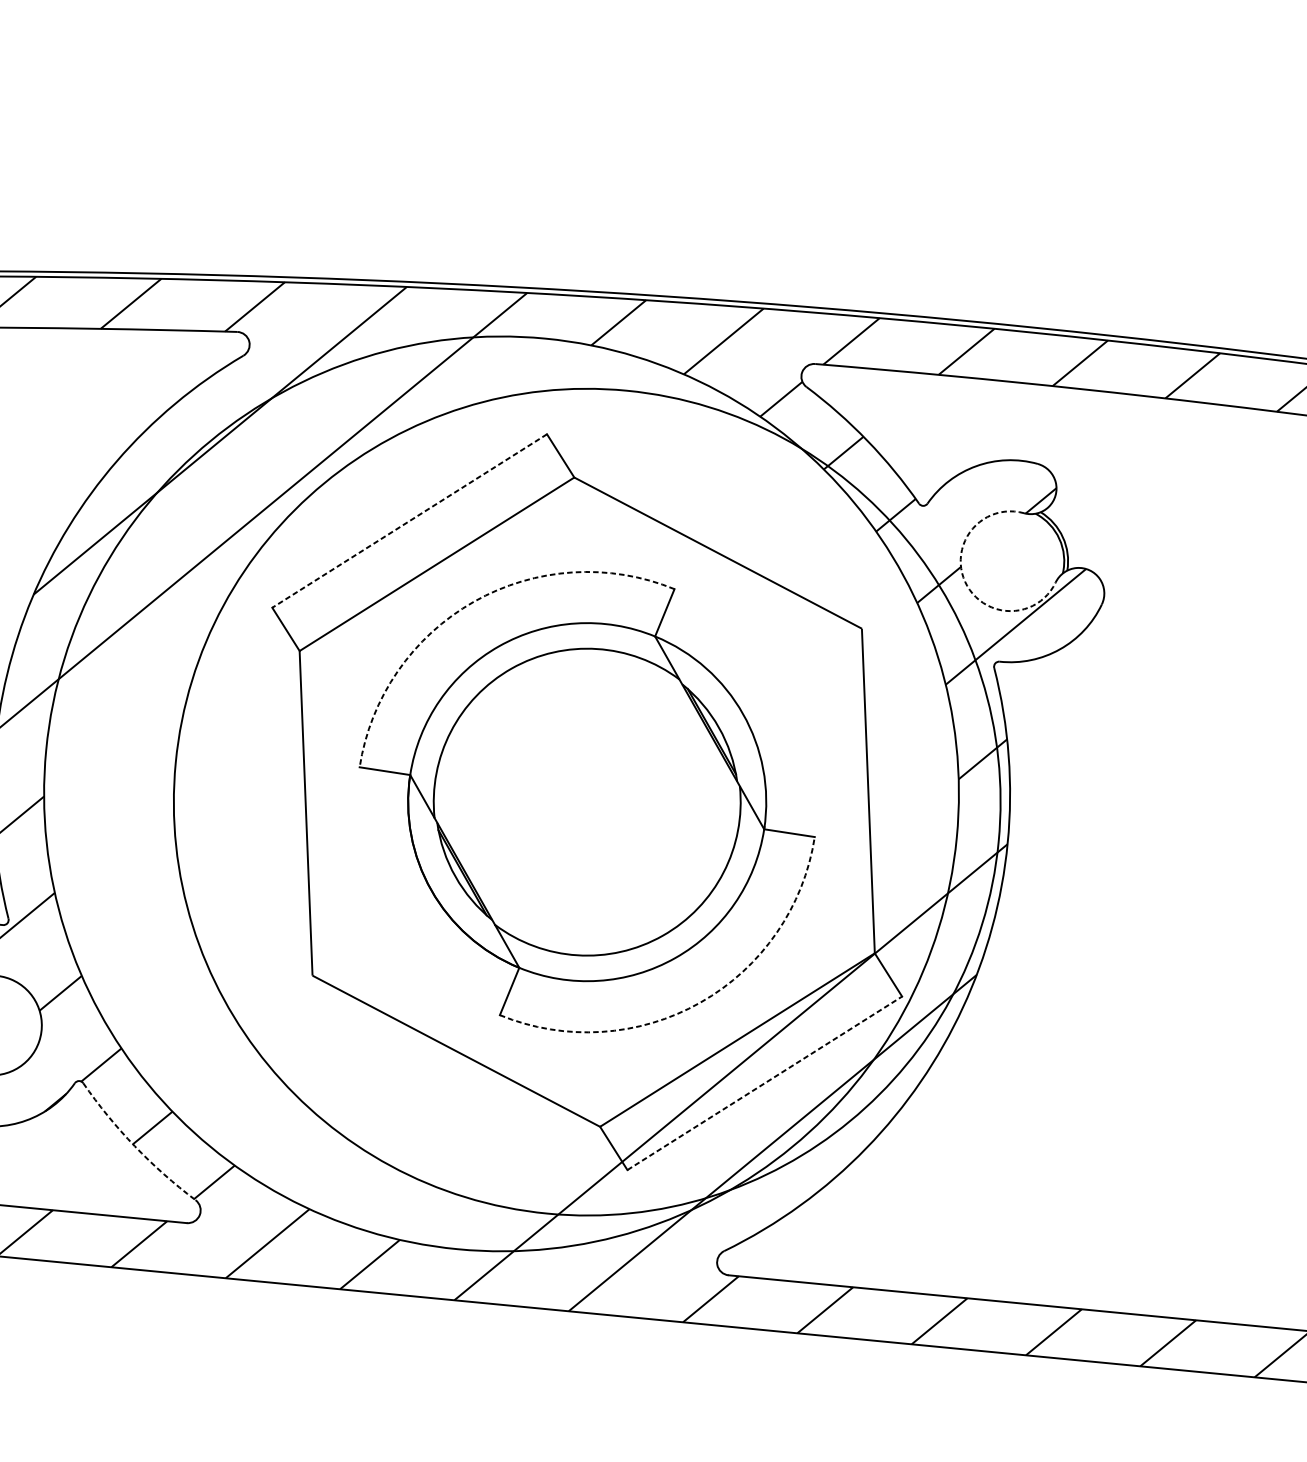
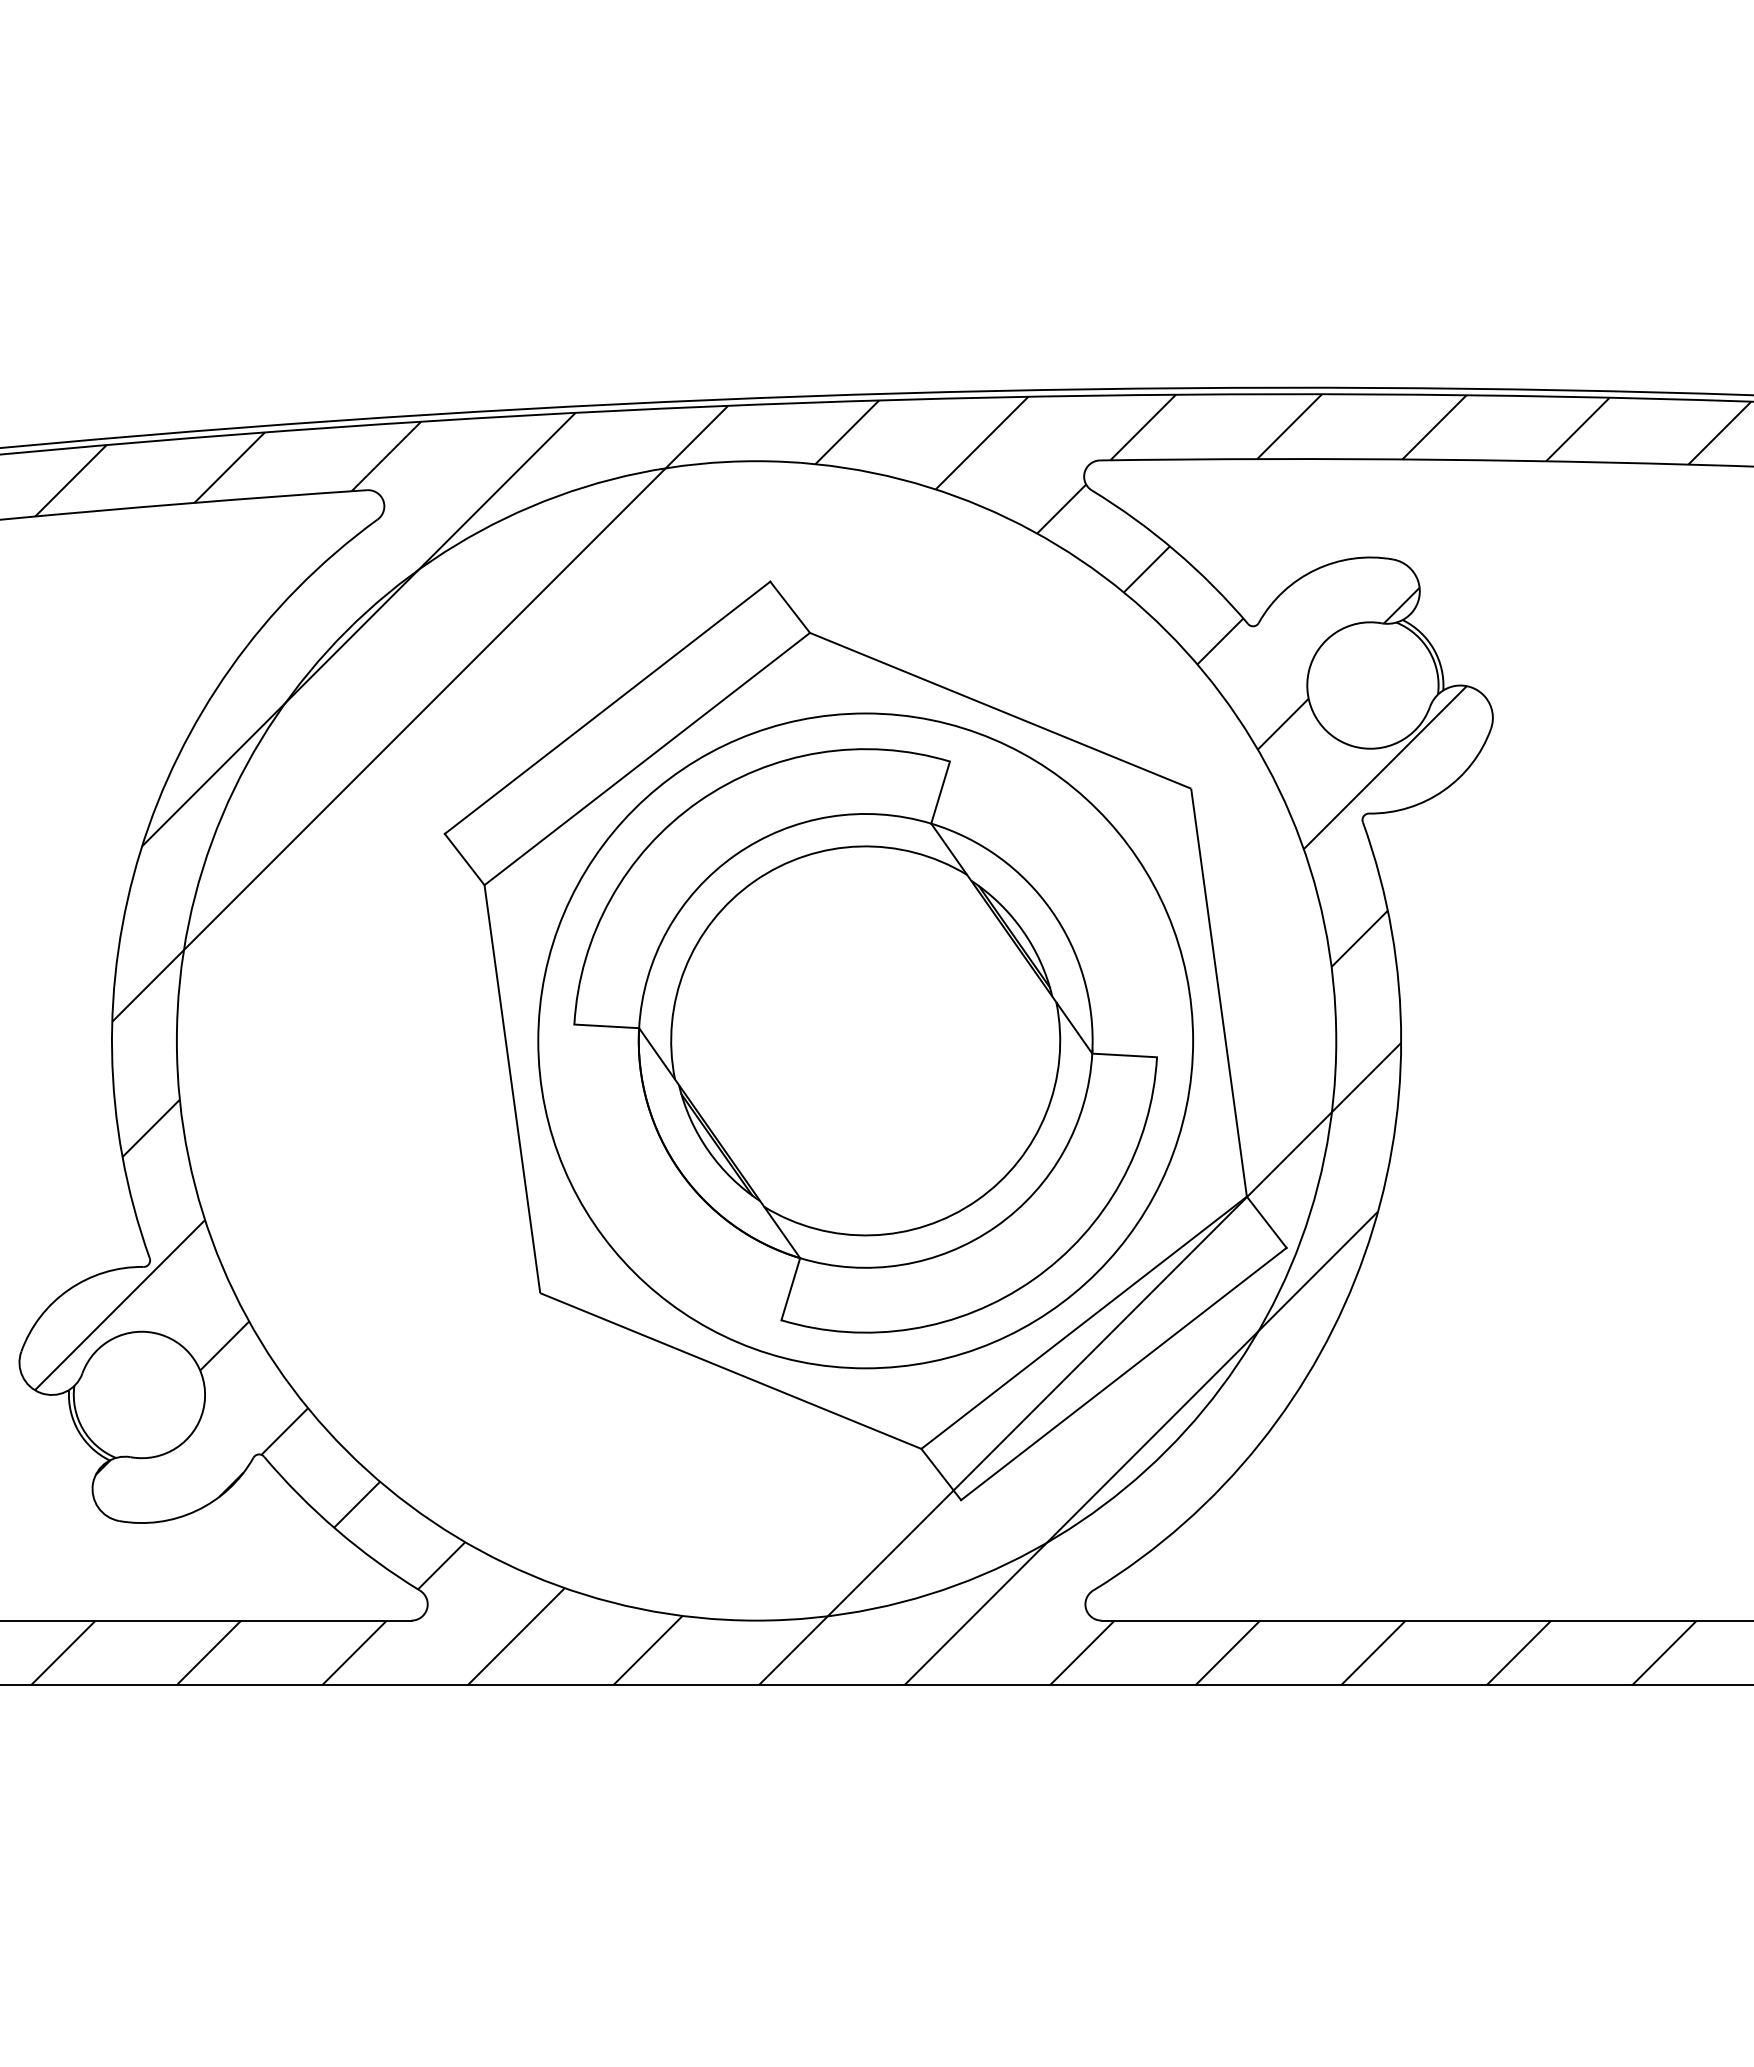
line: (409, 520) -> (607, 707), dashed -> solid
arc: (964, 582) -> (1315, 717), dashed -> solid
arc: (474, 601) -> (698, 801), dashed -> solid
circle: (587, 801) -> (865, 1040), size x0.62
arc: (700, 1002) -> (1033, 1279), dashed -> solid
line: (764, 1083) -> (1123, 1374), dashed -> solid
arc: (134, 1145) -> (336, 1529), dashed -> solid

